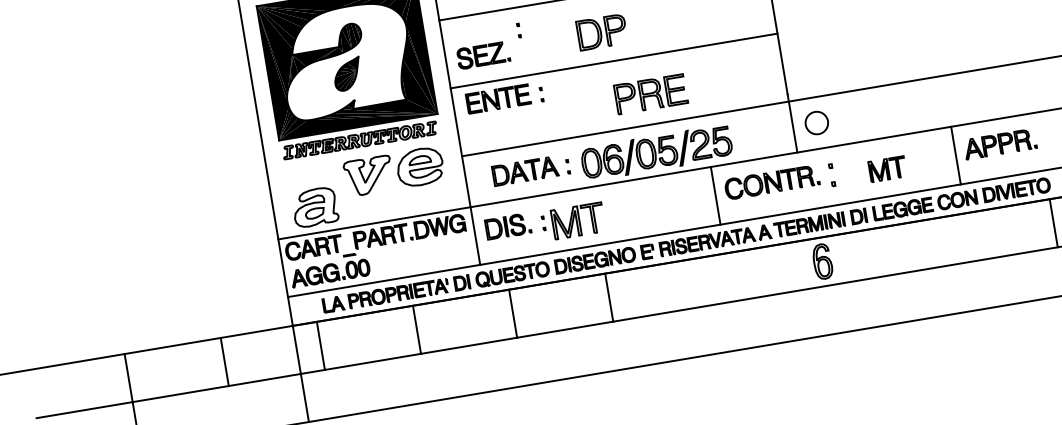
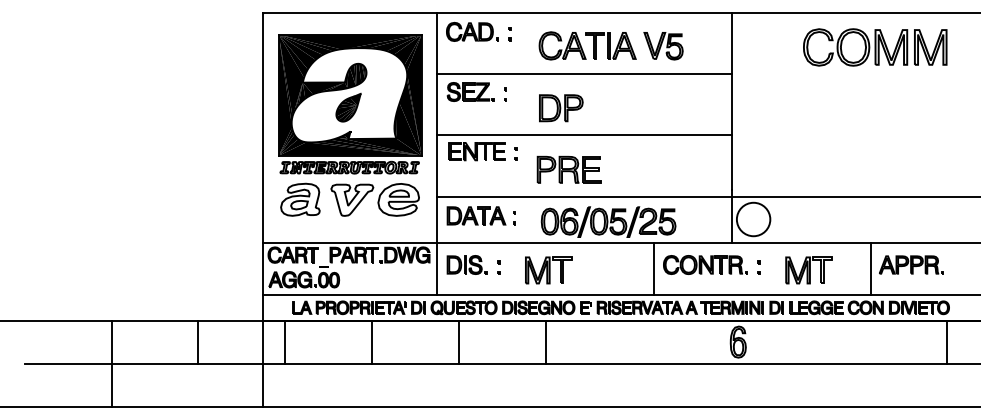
part: (602, 32) -> (561, 108), moved
part: (483, 54) -> (470, 91), moved
part: (650, 94) -> (568, 169), moved
circle: (816, 123) -> (753, 219), size x1.67
part: (529, 169) -> (480, 215), moved
part: (887, 169) -> (808, 270), size x1.43
part: (831, 175) -> (758, 267), size x0.62
part: (315, 207) -> (300, 199), moved
part: (578, 221) -> (548, 270), moved

